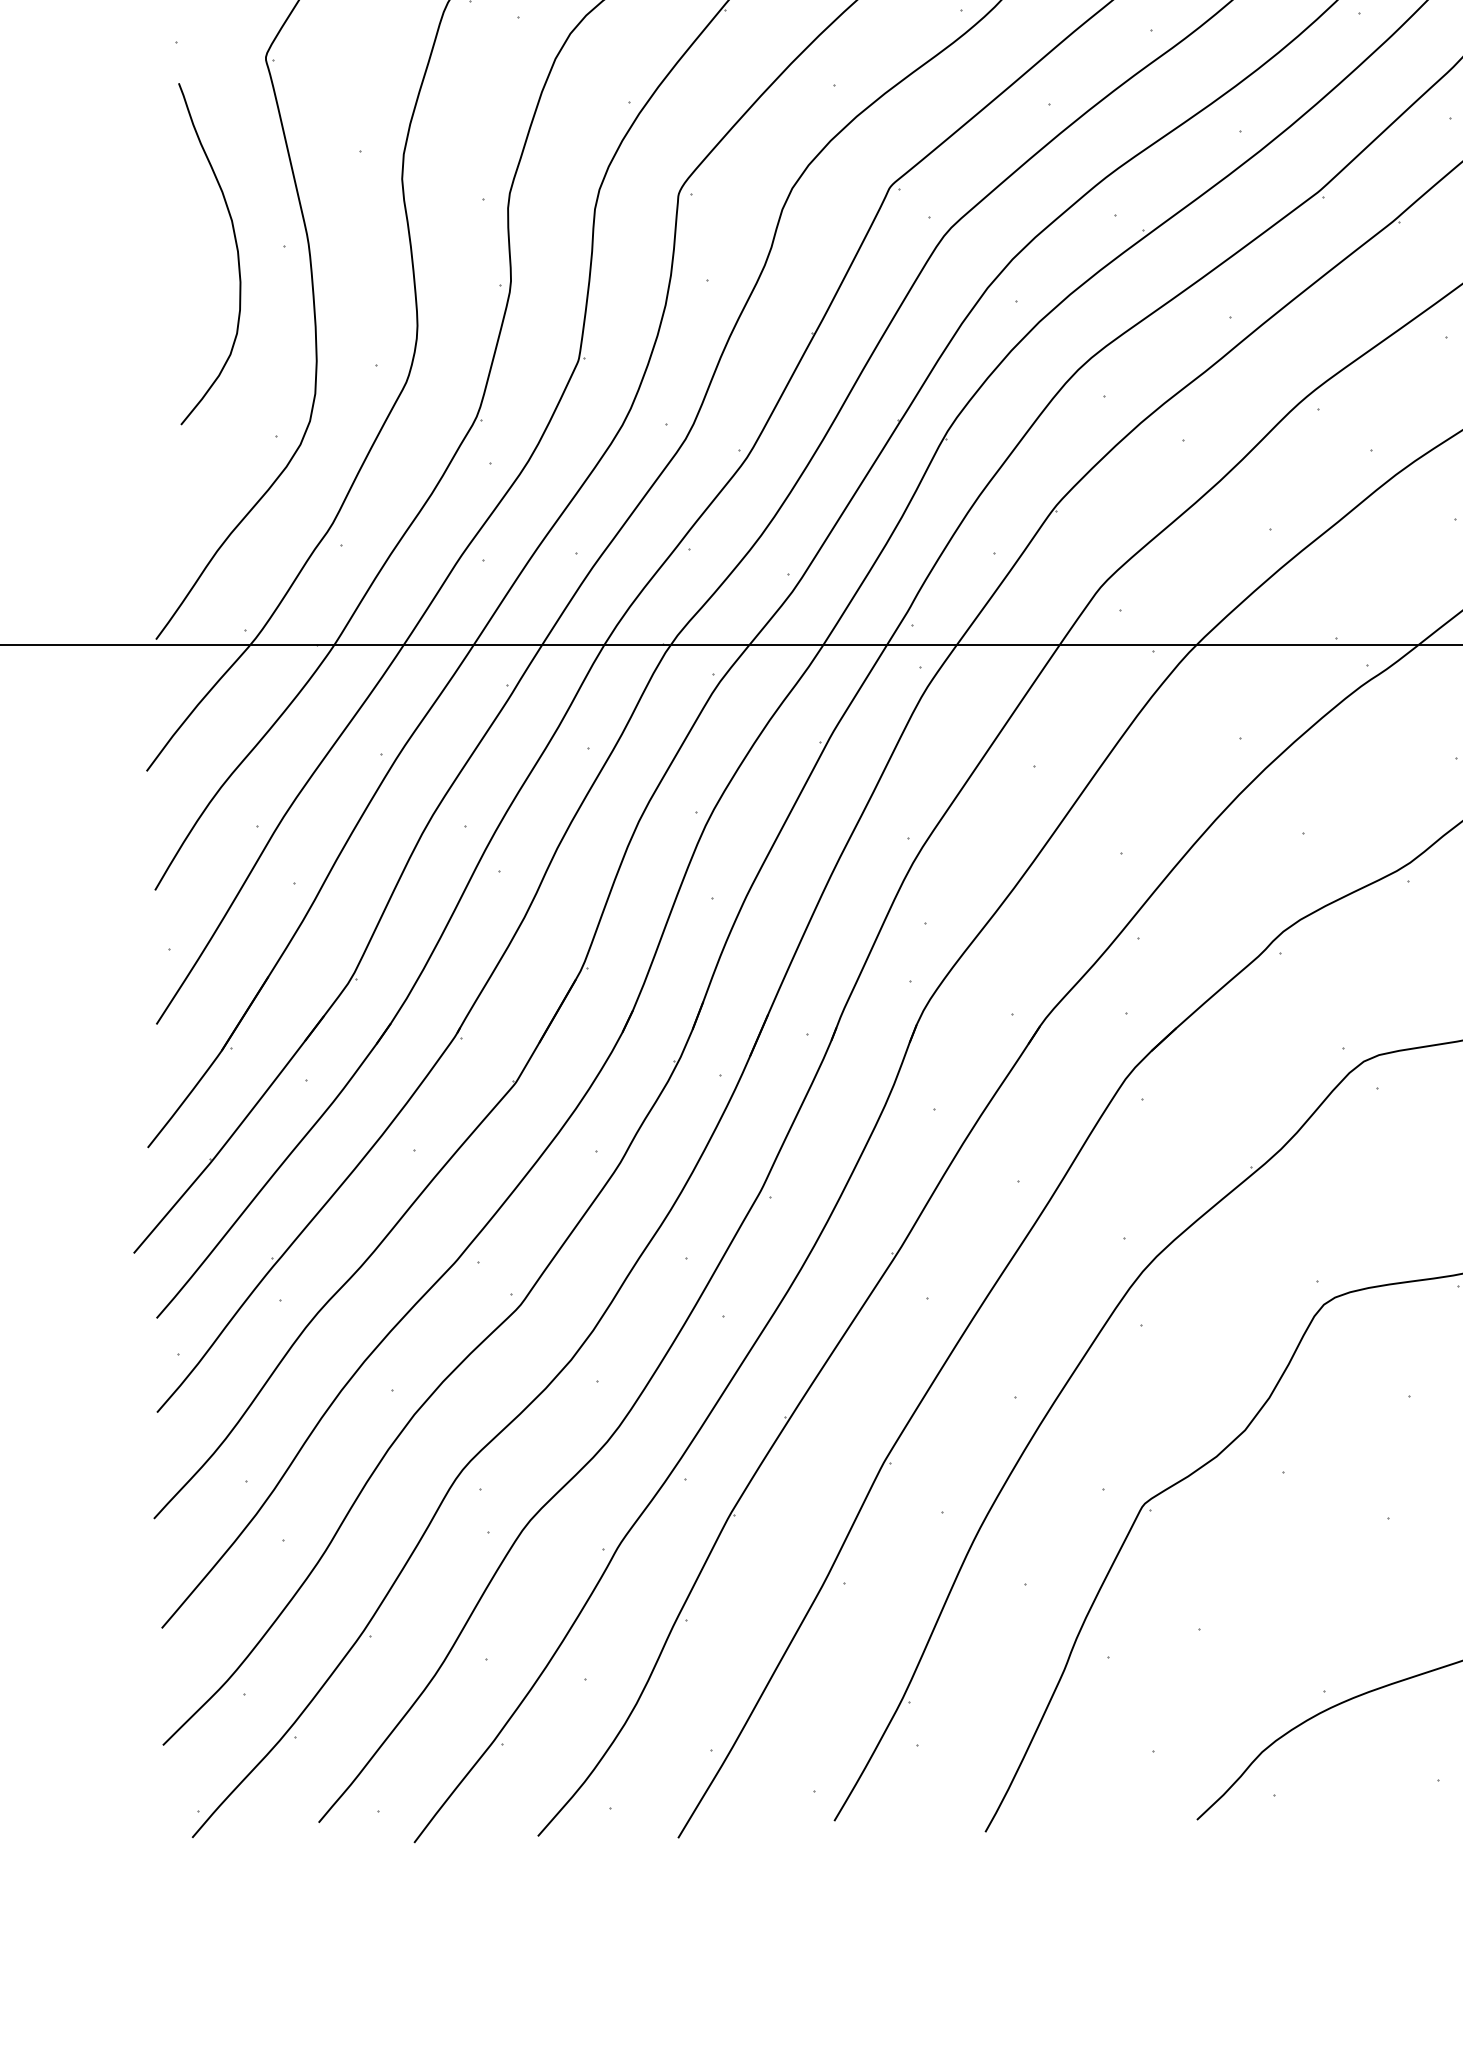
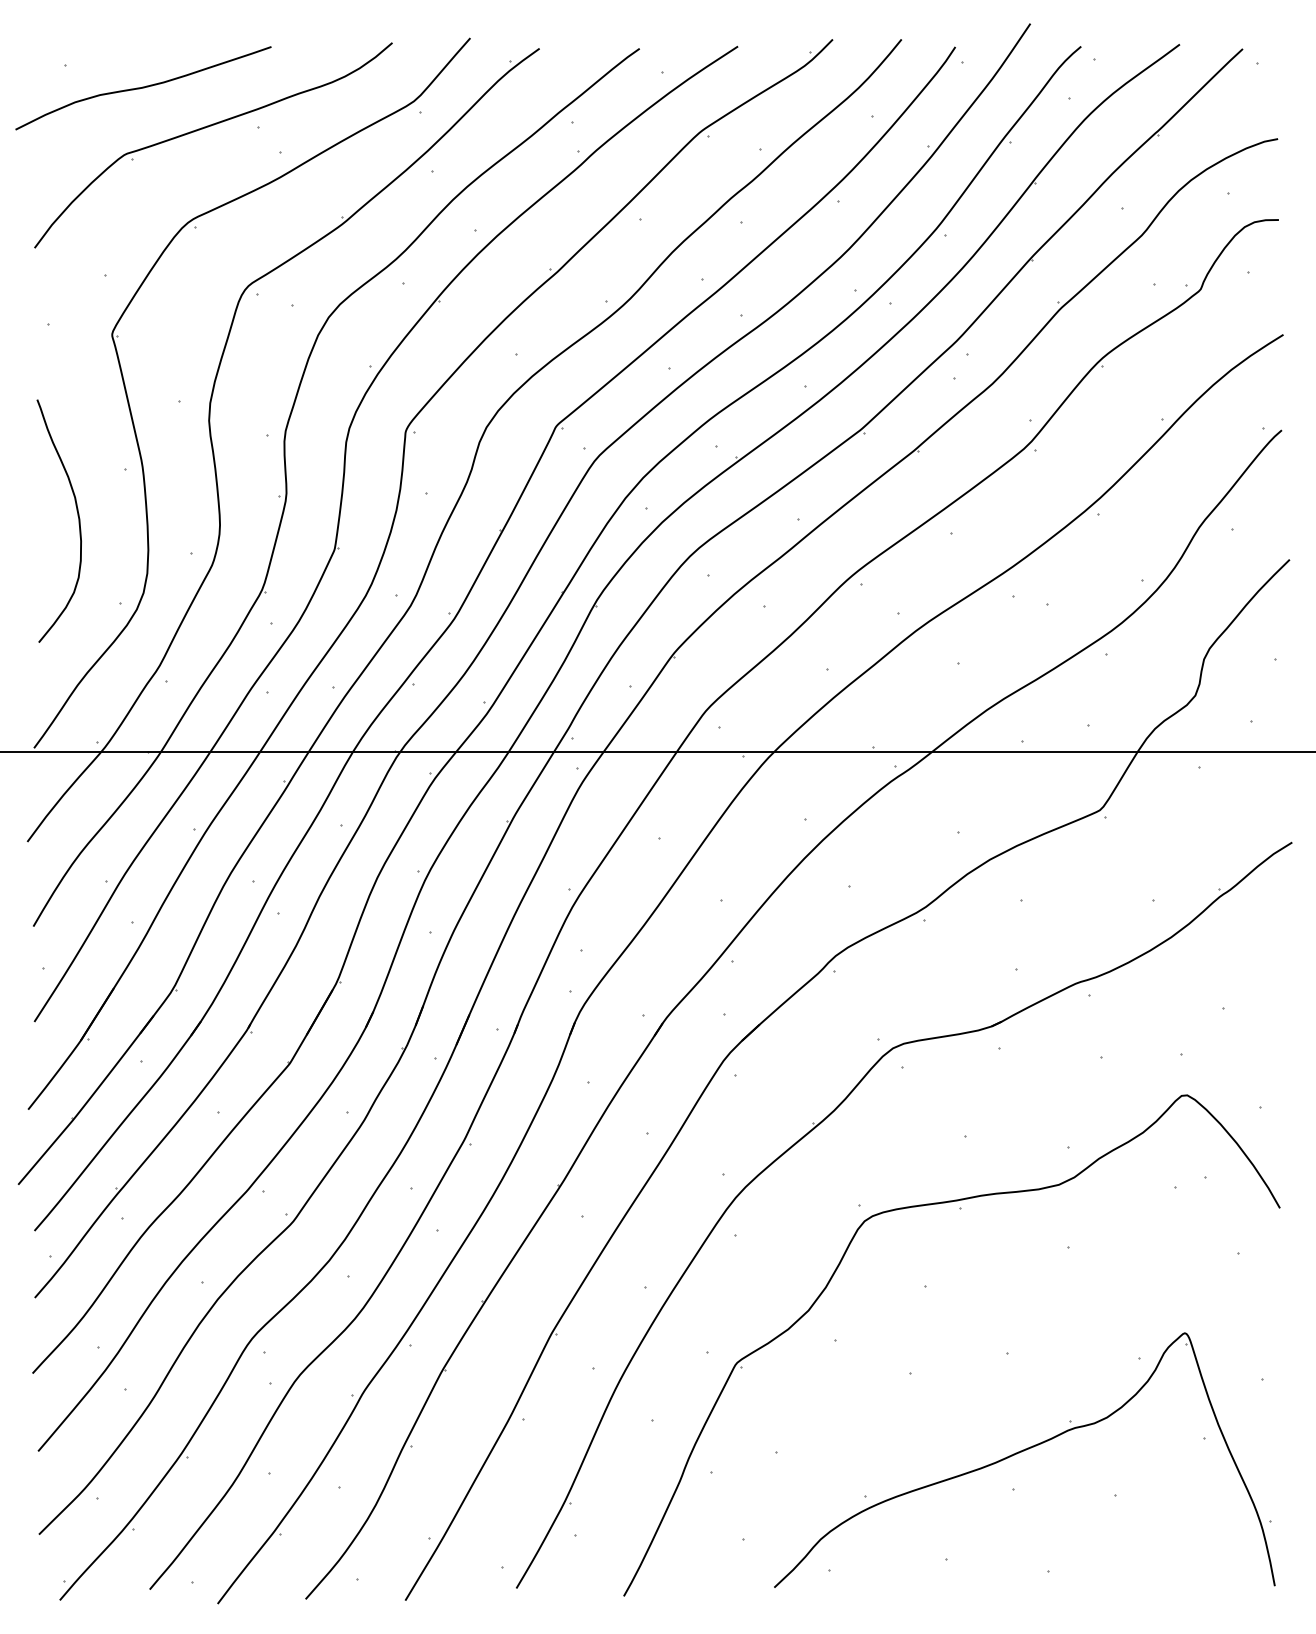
curve: (235, 247) -> (77, 516), moved

